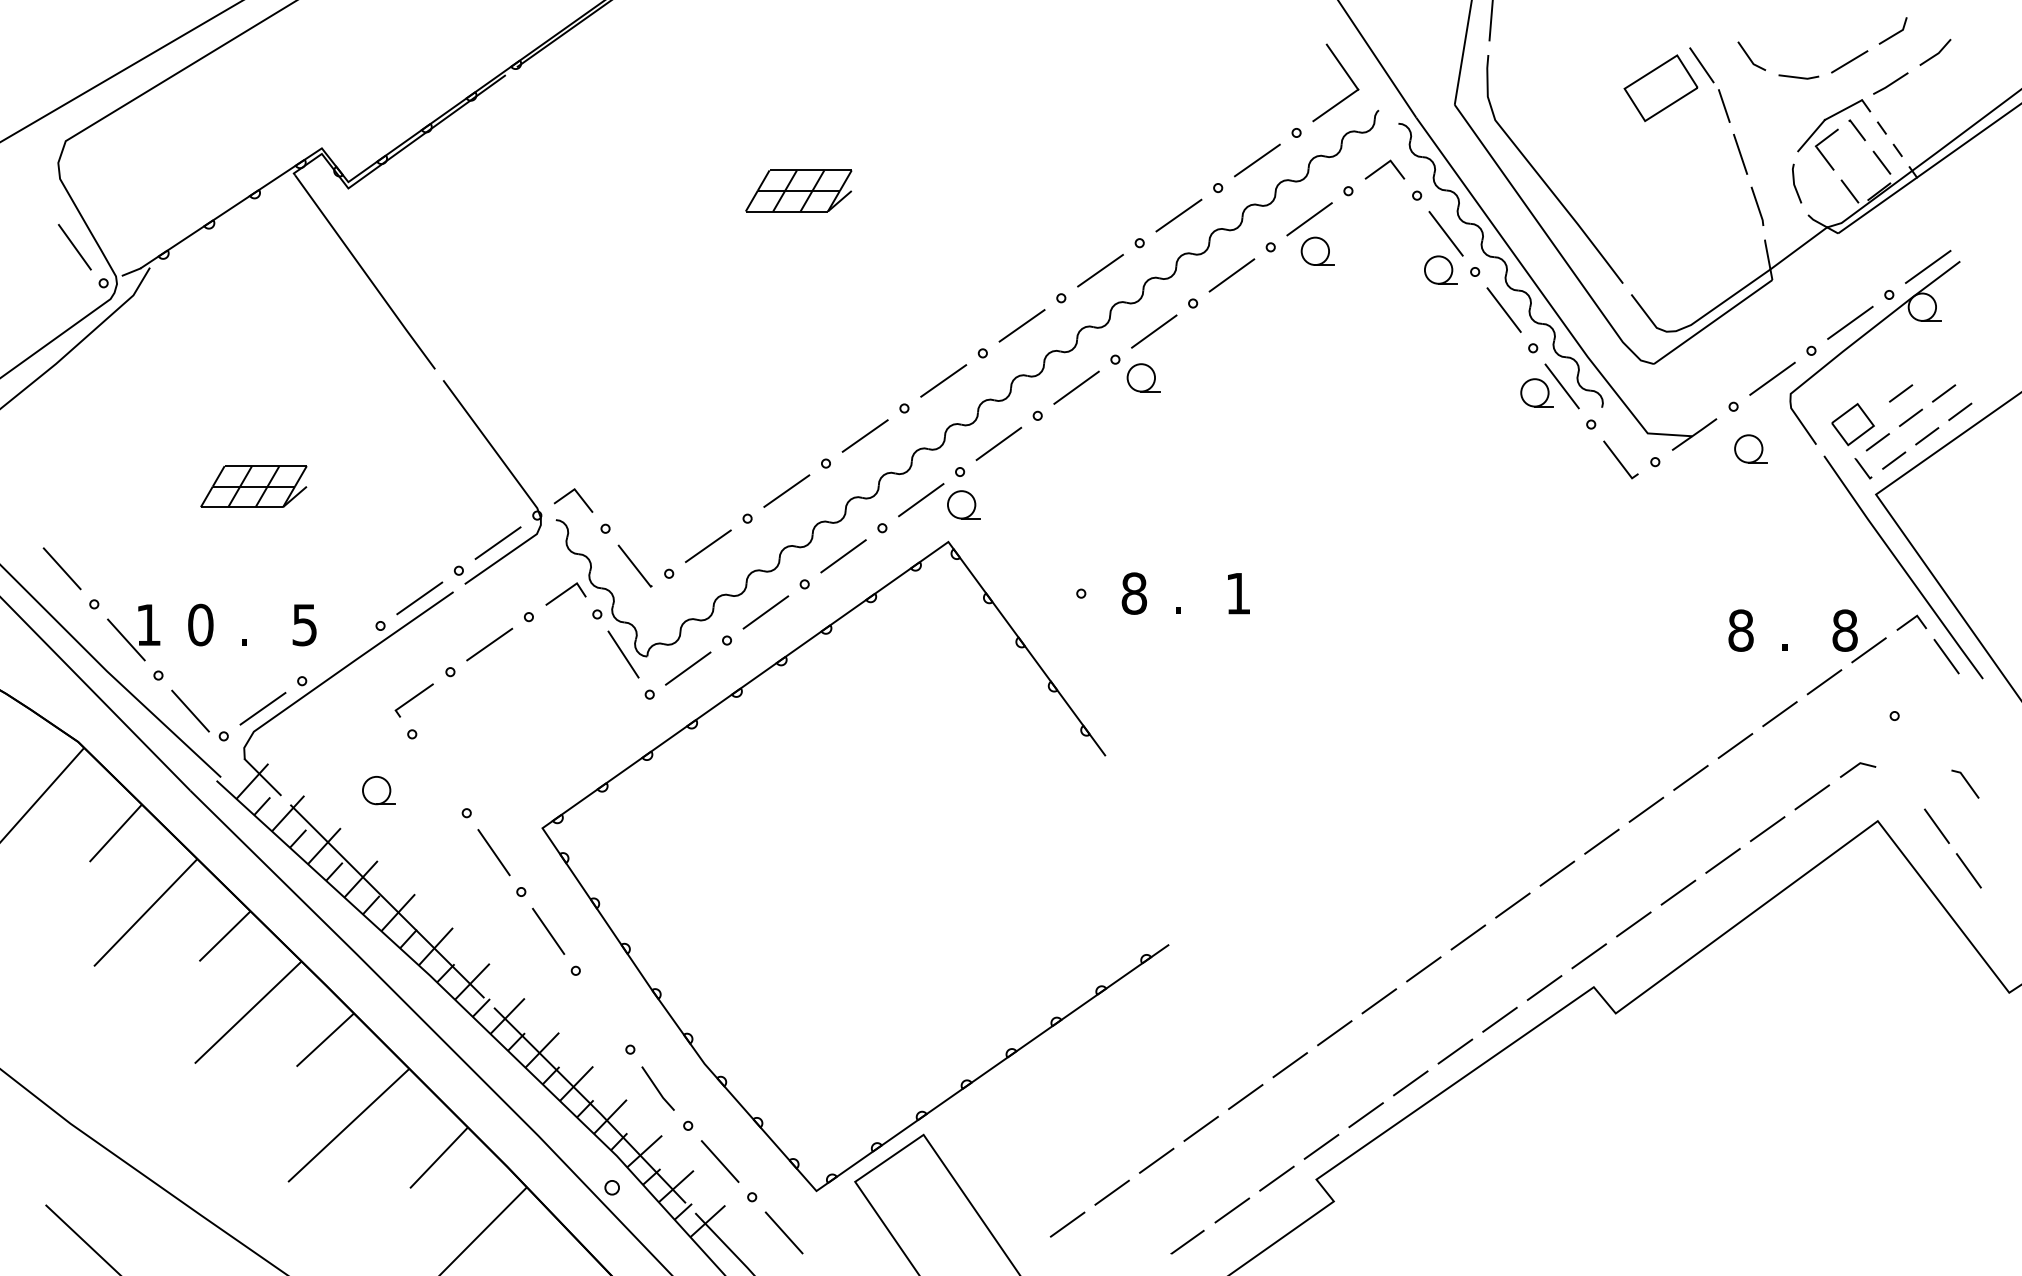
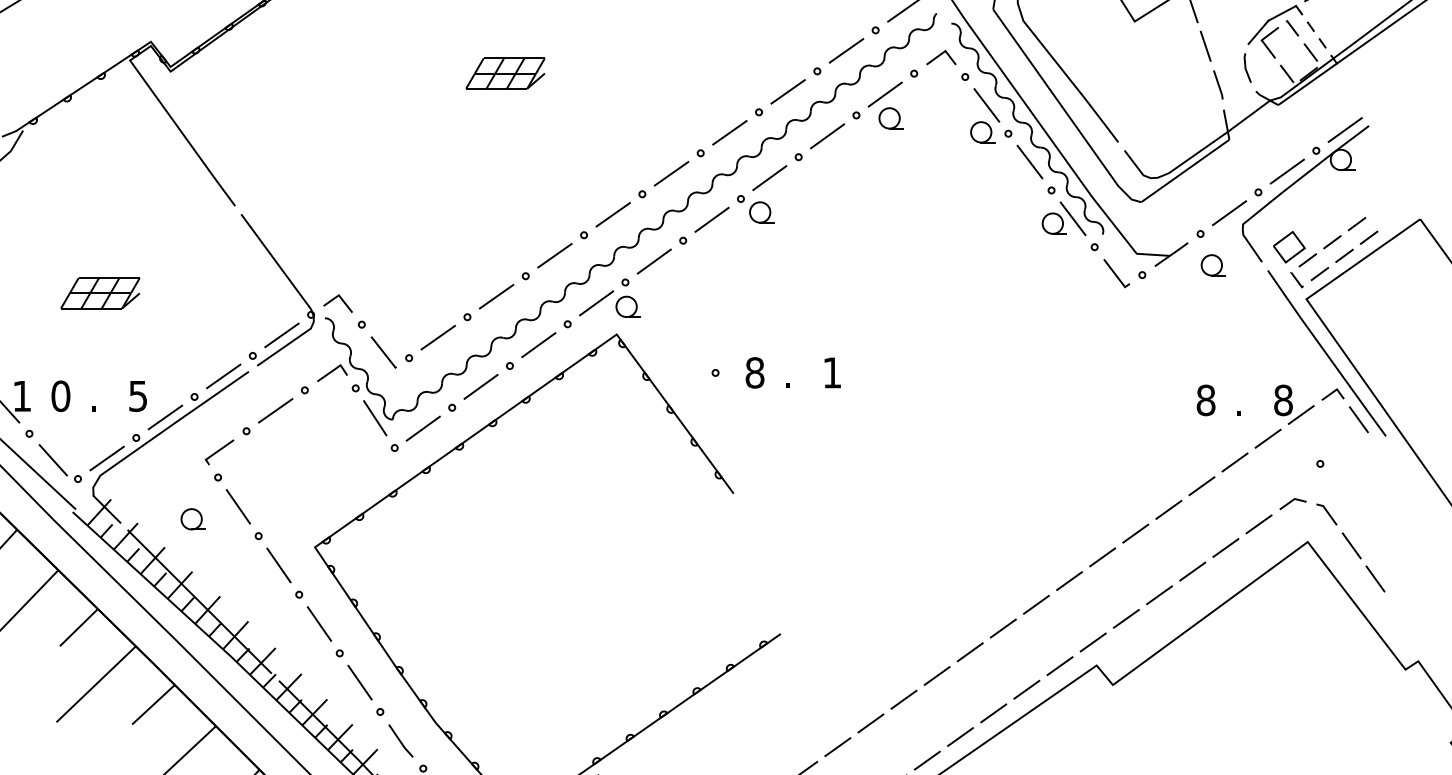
line: (1901, 393) -> (1325, 224), removed
line: (340, 653) -> (164, 417), added
line: (439, 773) -> (238, 506), added
line: (1966, 782) -> (1327, 513), moved
line: (602, 1009) -> (359, 682), added

